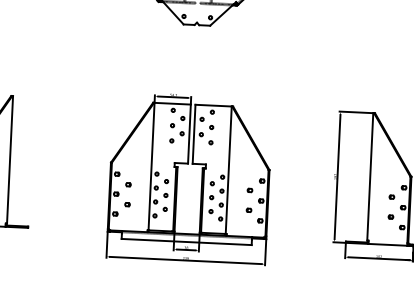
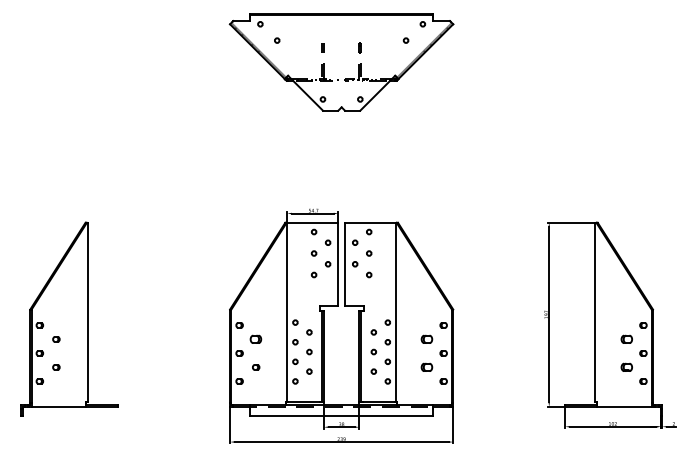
part: (128, 184) -> (256, 339), size x1.6
part: (250, 190) -> (427, 339), size x1.6
part: (391, 197) -> (626, 339), size x1.6
part: (249, 210) -> (427, 367), size x1.6
part: (390, 217) -> (626, 367), size x1.6

